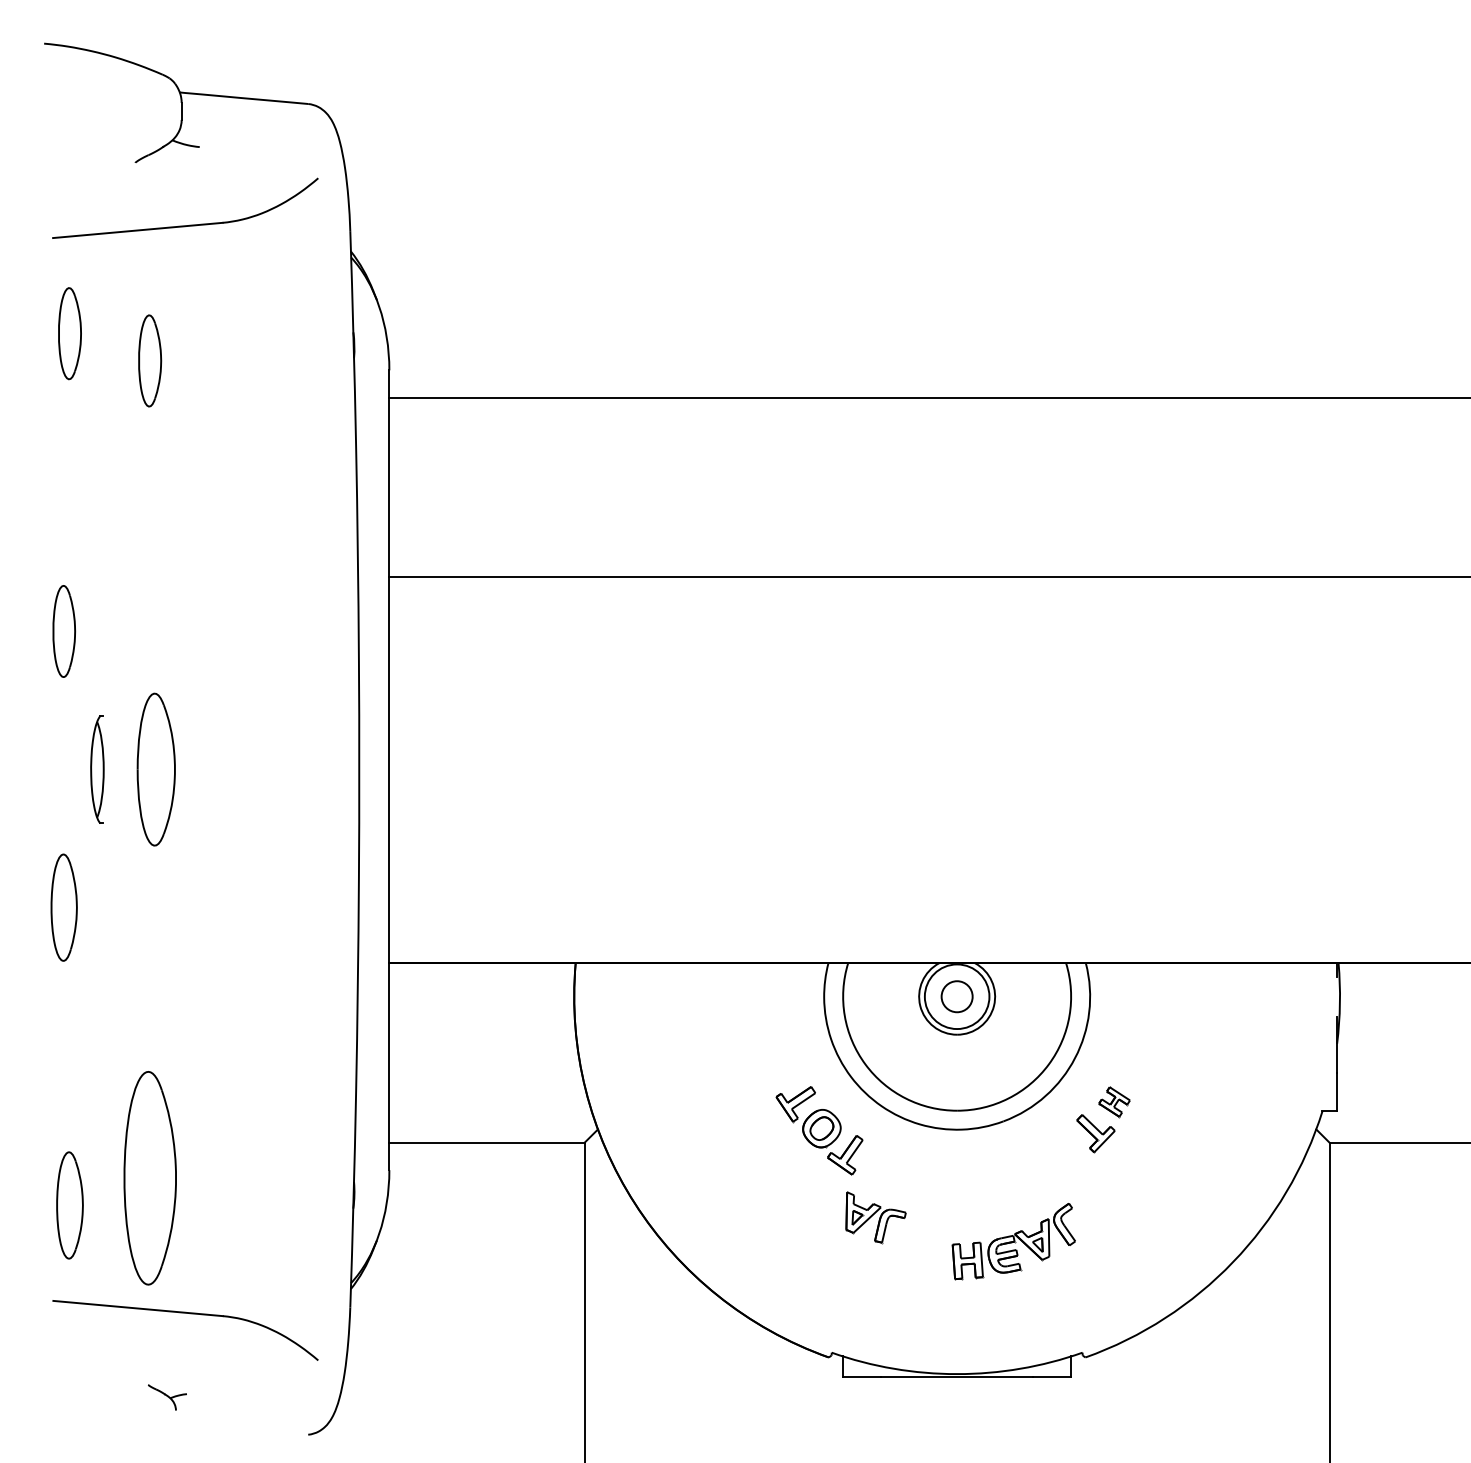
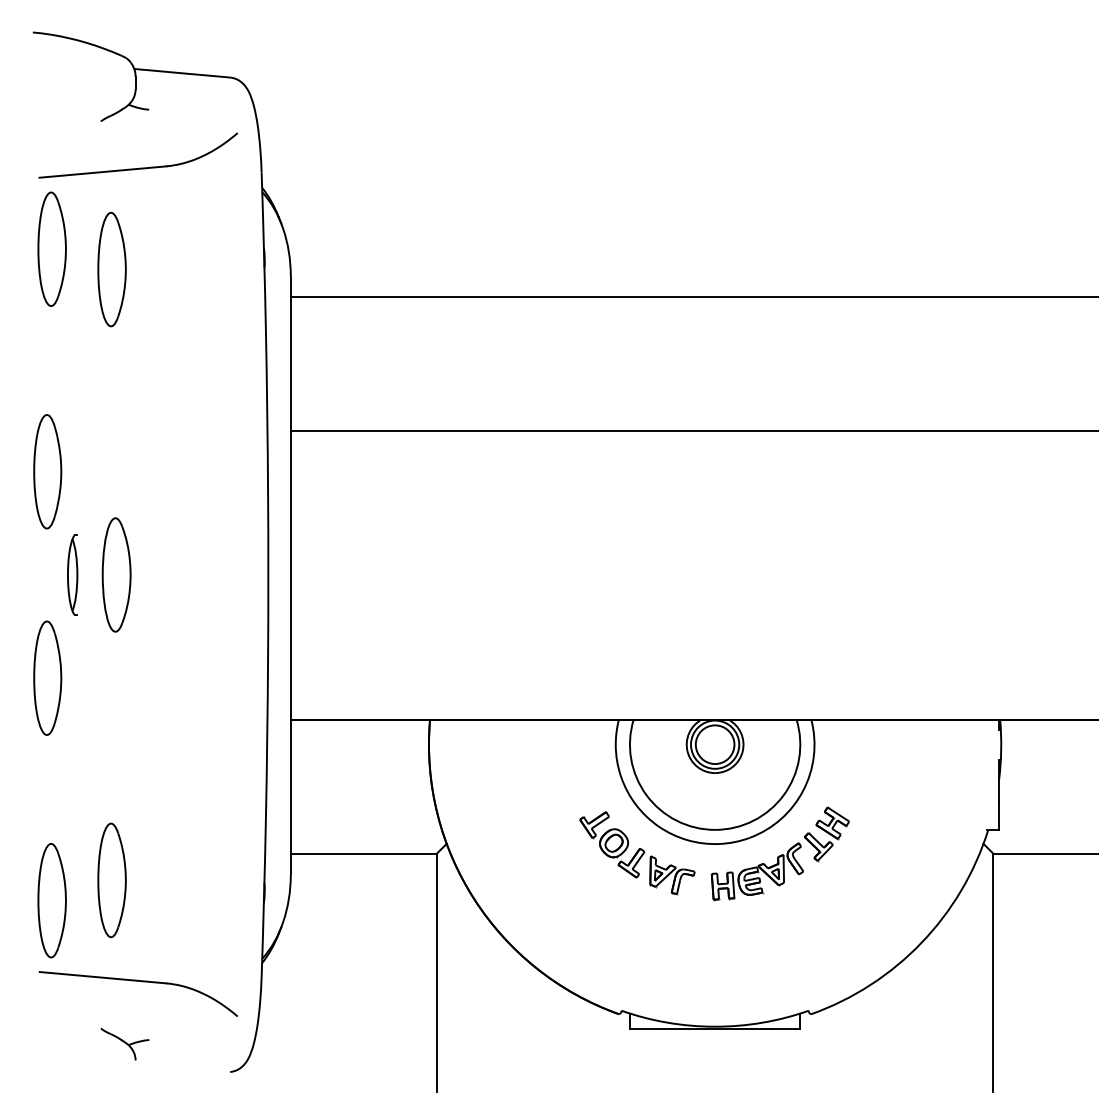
part: (69, 333) -> (51, 249), size x1.67
part: (149, 360) -> (111, 269), size x1.67
part: (64, 631) -> (48, 471), size x1.67
part: (64, 907) -> (48, 678), size x1.43
circle: (957, 996) -> (715, 744), size x1.67
part: (1114, 1102) -> (832, 823), size x1.43
part: (149, 1178) -> (111, 880), size x0.71
part: (69, 1205) -> (51, 900), size x1.43
part: (875, 1217) -> (672, 875), moved
part: (1013, 1241) -> (757, 871), moved
part: (167, 1397) -> (125, 1044), size x1.67

